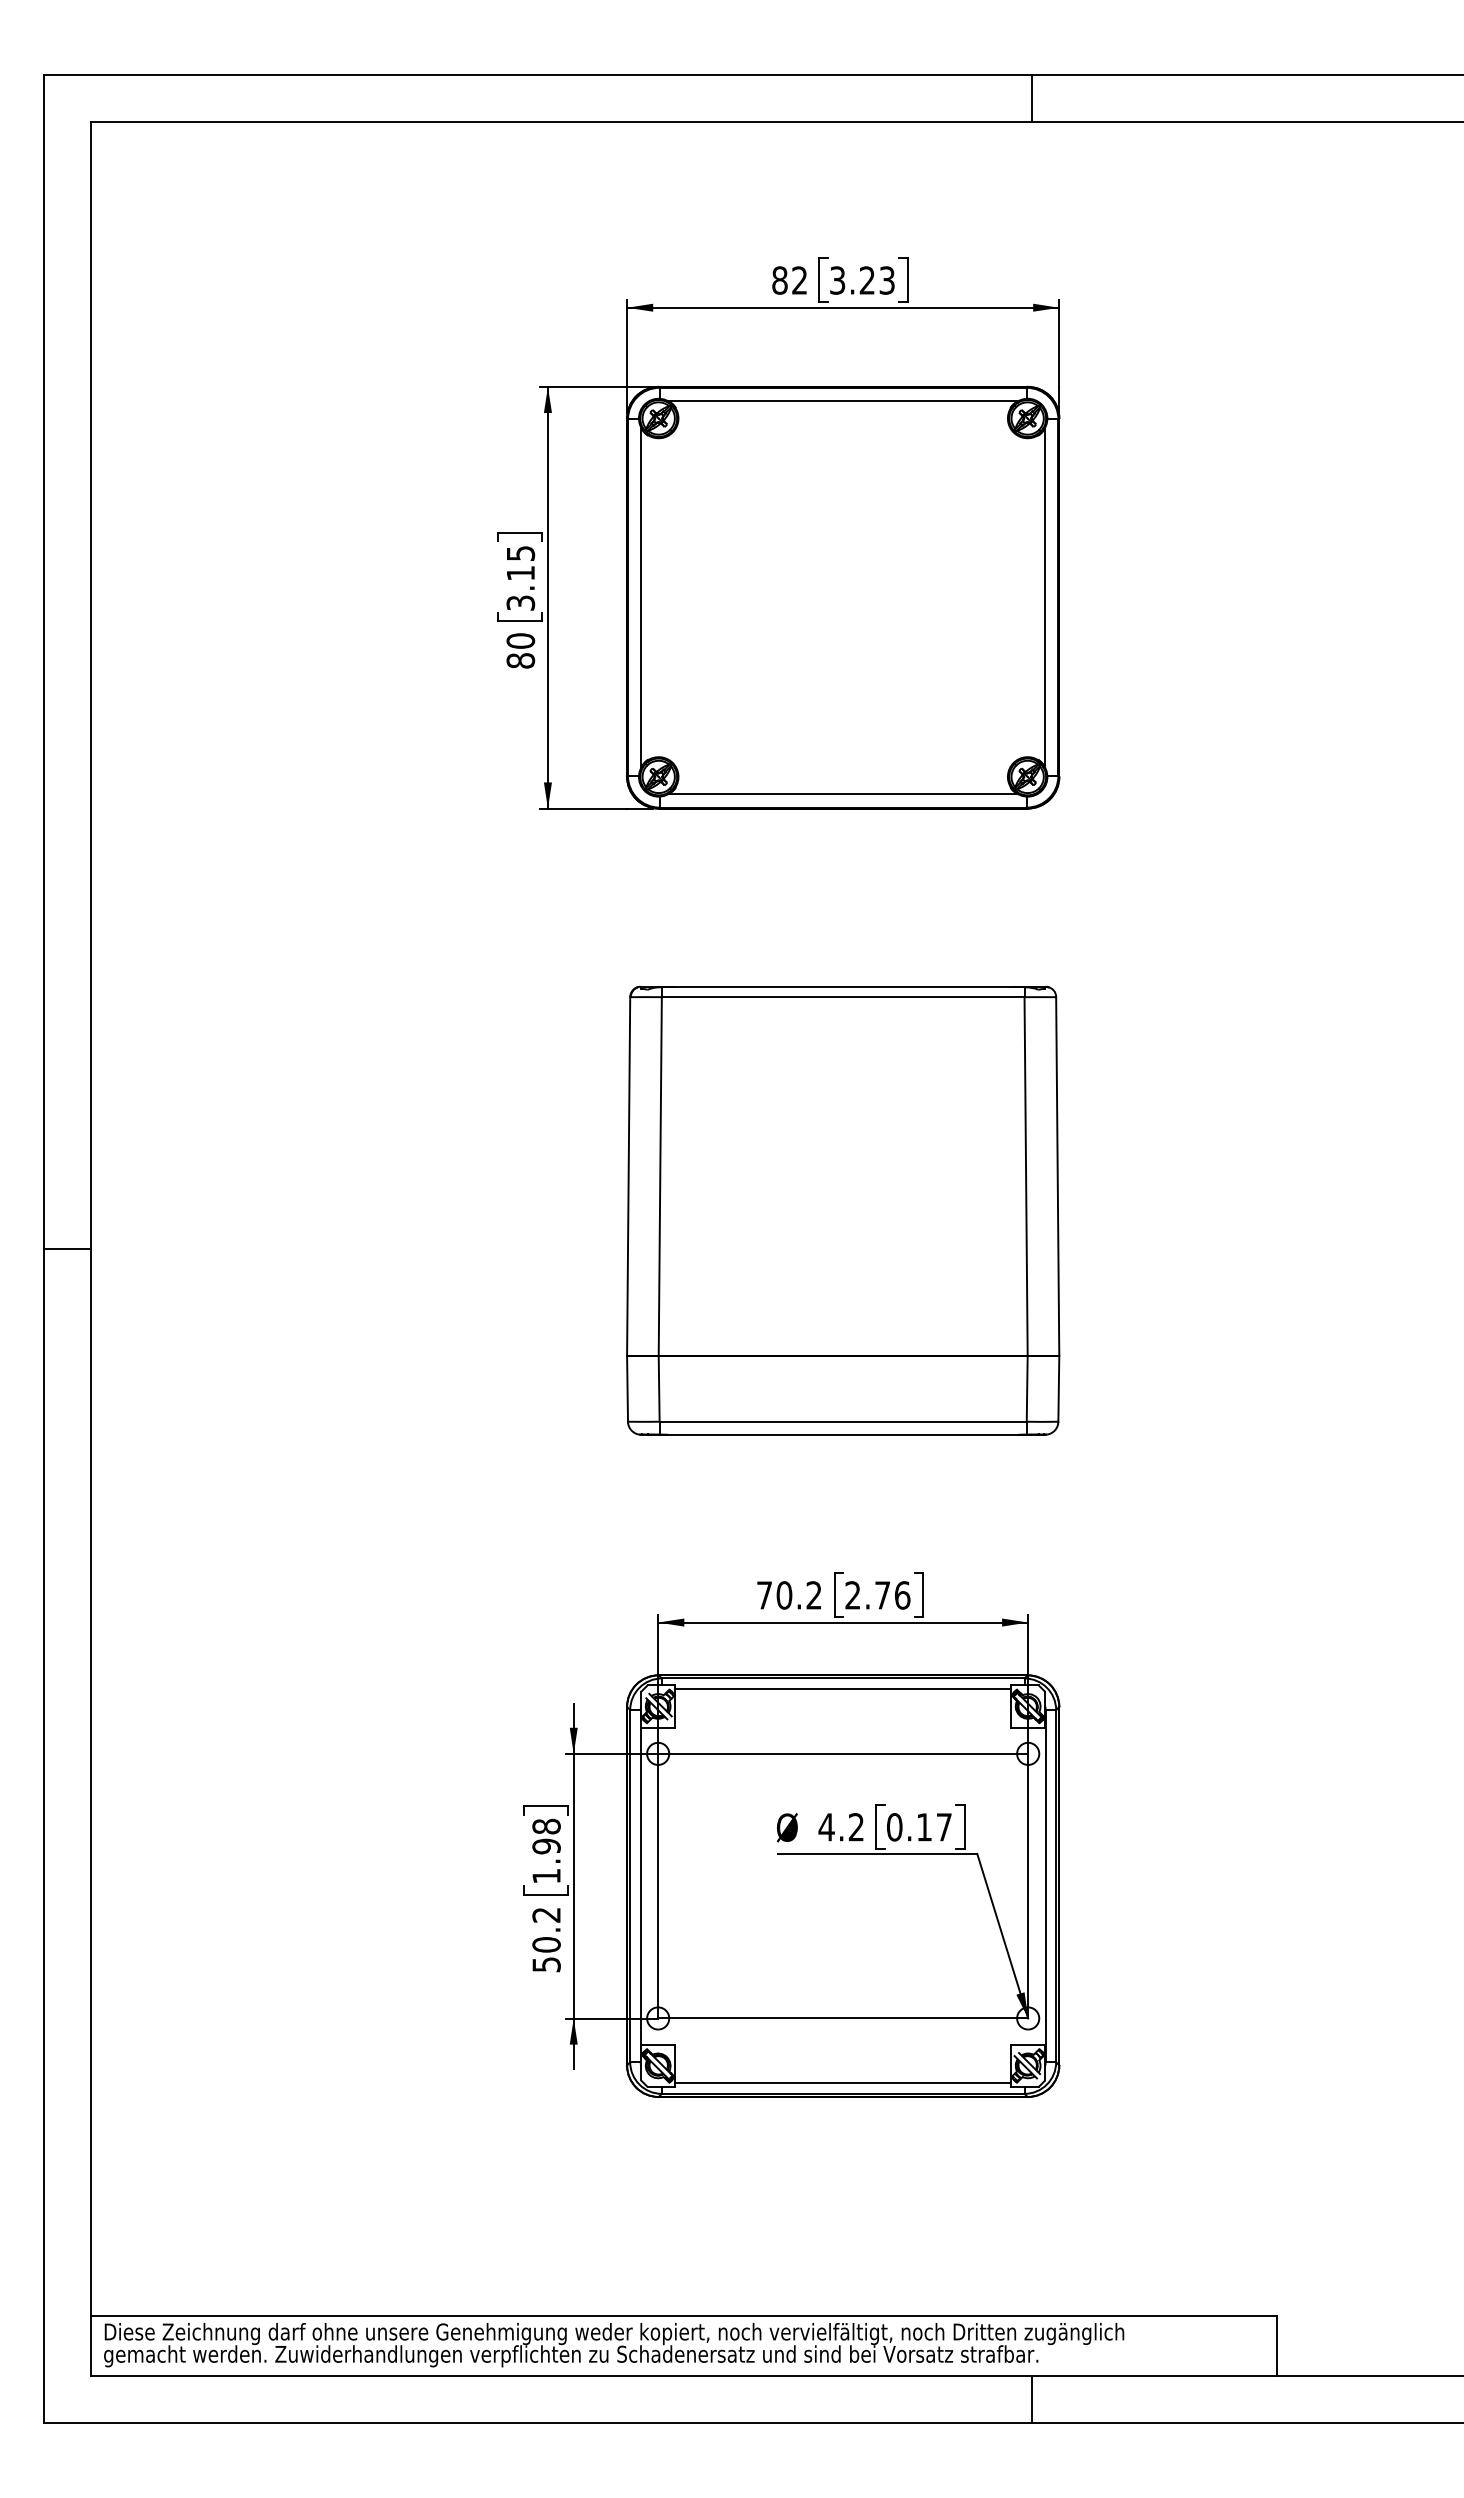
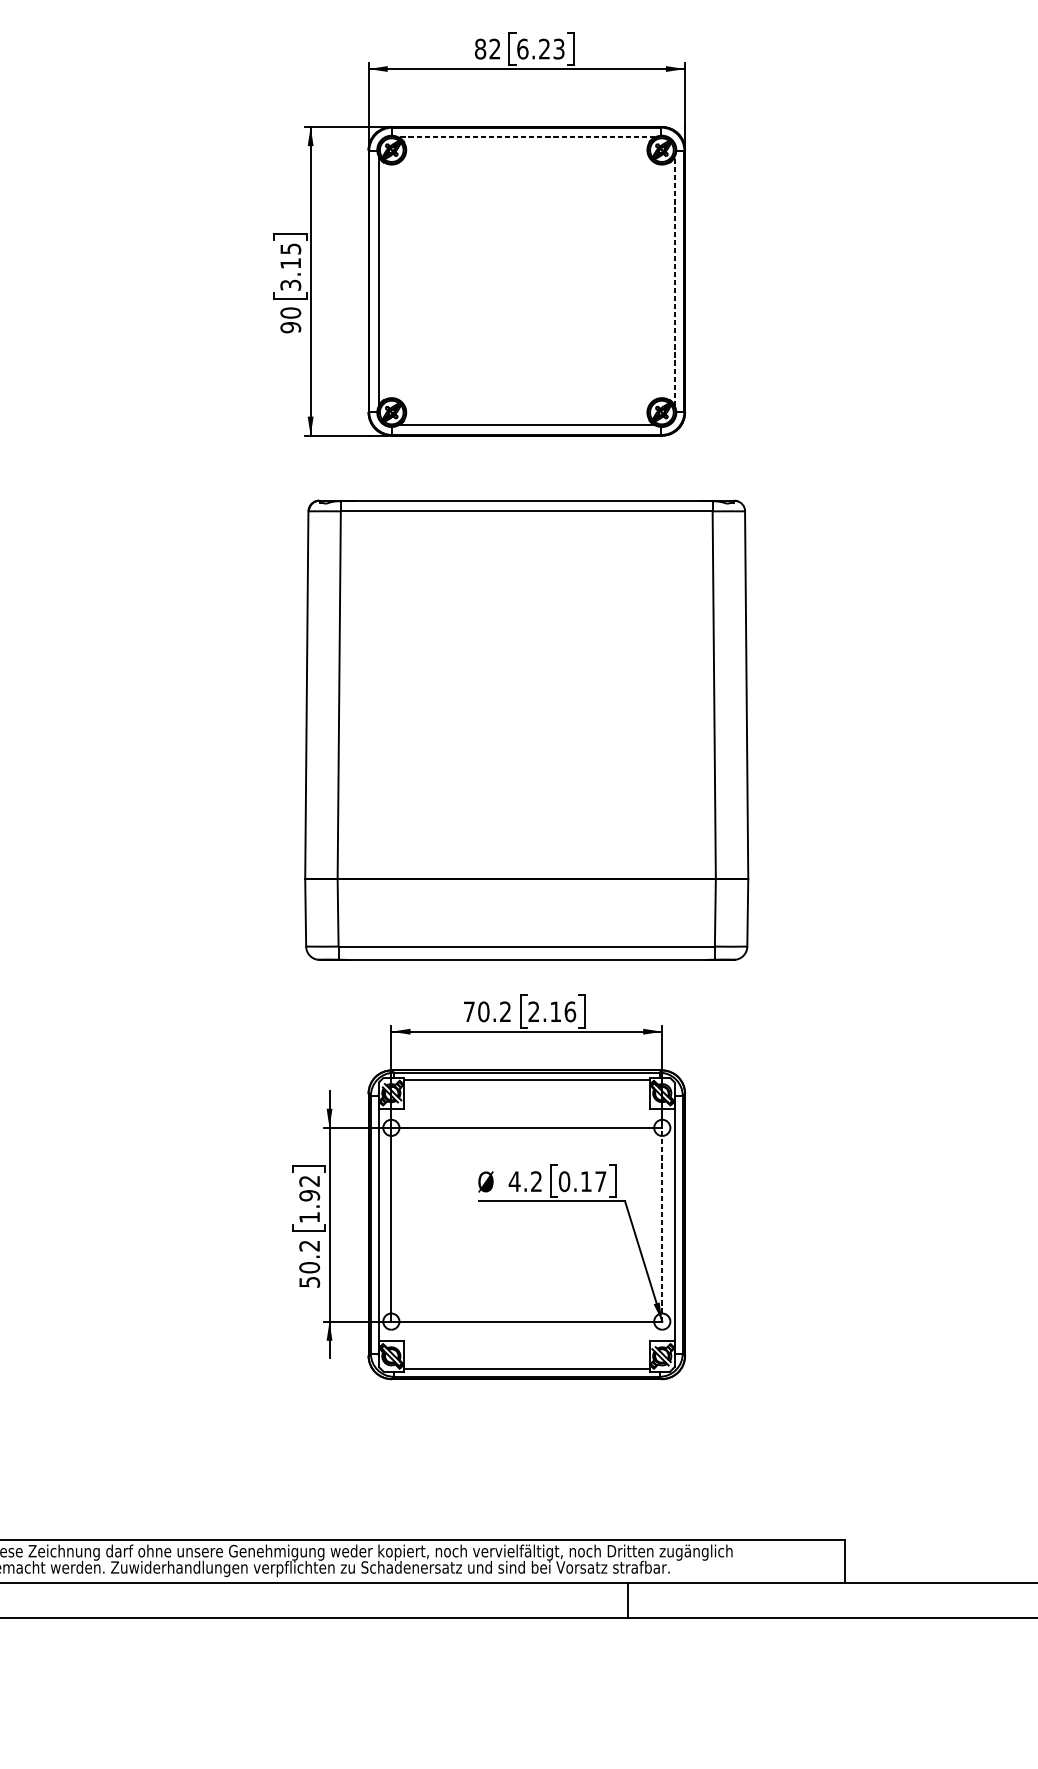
text: (837, 280) -> (522, 49), 3.23 -> 6.23
line: (842, 400) -> (526, 136), solid -> dashed
line: (1045, 597) -> (674, 281), solid -> dashed
text: (520, 660) -> (290, 327), 80 -> 90
part: (843, 1210) -> (527, 730), size x1.4
text: (882, 1595) -> (555, 1011), 2.76 -> 2.16
text: (546, 1826) -> (309, 1181), 1.98 -> 1.92
line: (1028, 1885) -> (662, 1224), solid -> dashed
line: (1031, 2399) -> (627, 1600), moved

